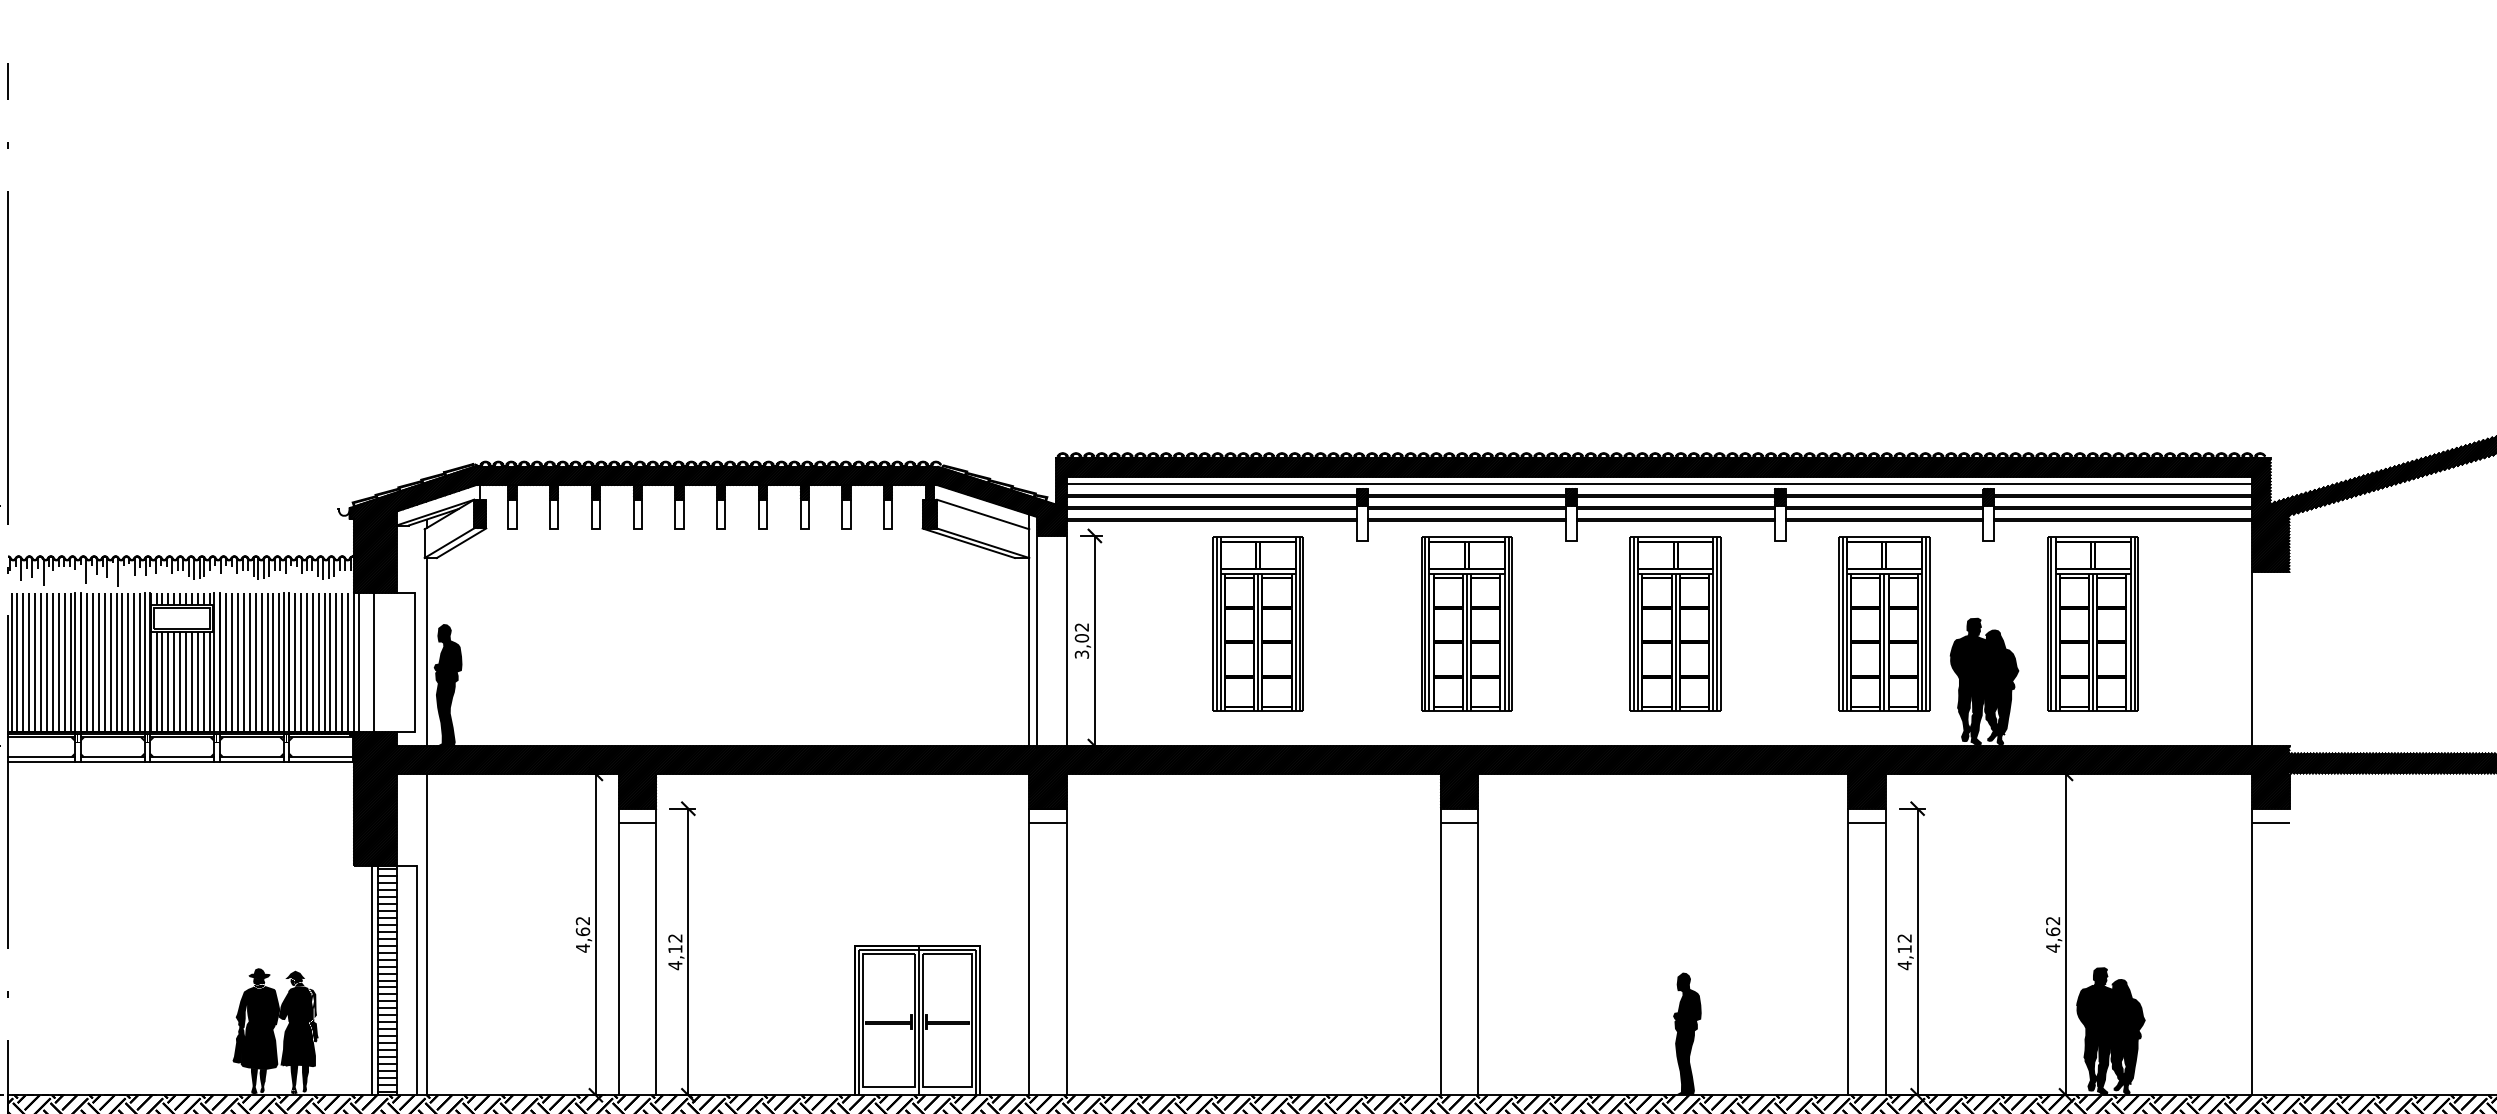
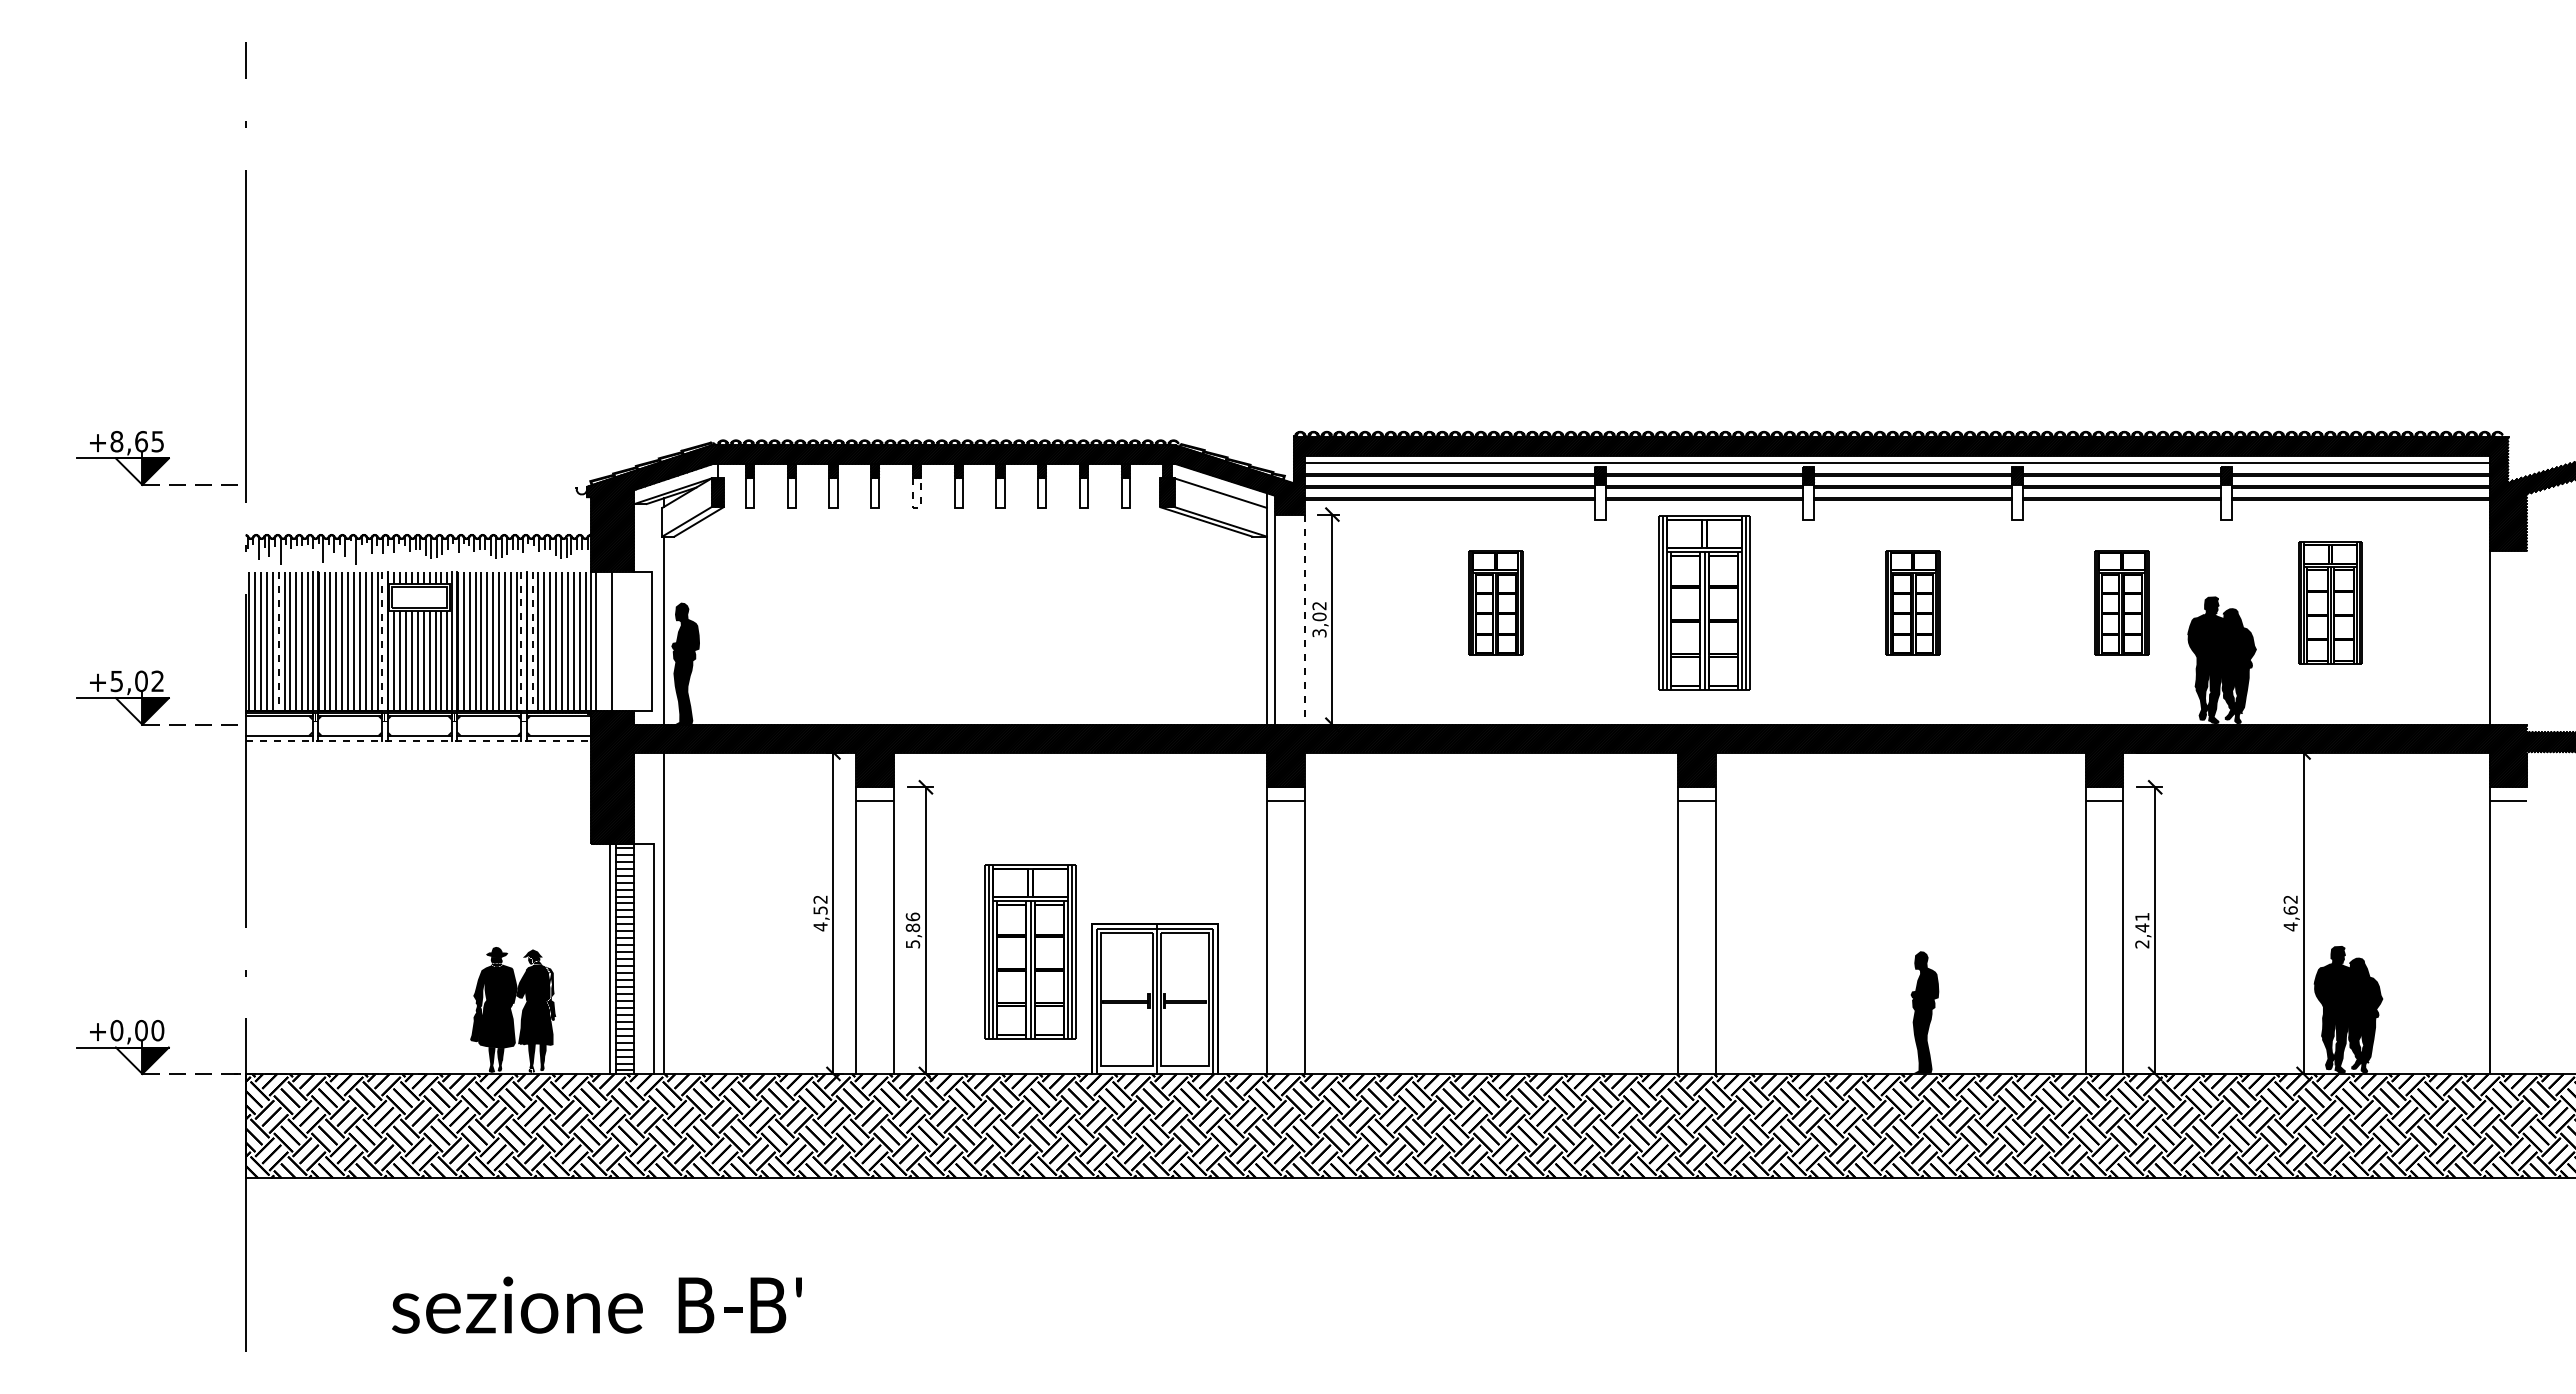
line: (679, 529) -> (917, 508), solid -> dashed
part: (1257, 623) -> (1495, 602), size x0.6
part: (1674, 623) -> (1912, 602), size x0.6
part: (1883, 623) -> (2121, 602), size x0.6
part: (2092, 623) -> (2330, 602), size x0.7
line: (1066, 641) -> (1304, 620), solid -> dashed
line: (40, 662) -> (278, 641), solid -> dashed
line: (144, 662) -> (382, 641), solid -> dashed
line: (283, 662) -> (521, 641), solid -> dashed
line: (294, 662) -> (532, 641), solid -> dashed
line: (180, 761) -> (418, 740), solid -> dashed
text: (582, 931) -> (820, 910), 4,62 -> 4,52
text: (674, 951) -> (912, 930), 4,12 -> 5,86
text: (1904, 951) -> (2142, 930), 4,12 -> 2,41
part: (792, 972) -> (1030, 951), added

